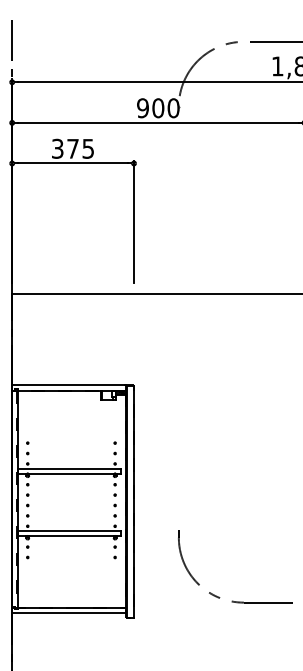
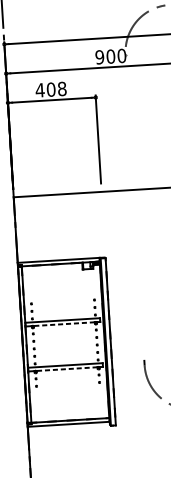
text: (72, 148) -> (50, 89), 375 -> 408
line: (70, 473) -> (63, 323), solid -> dashed
line: (70, 536) -> (66, 369), solid -> dashed

